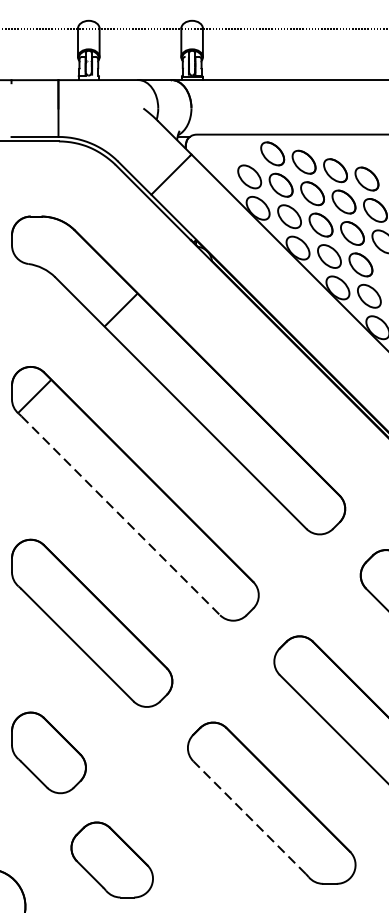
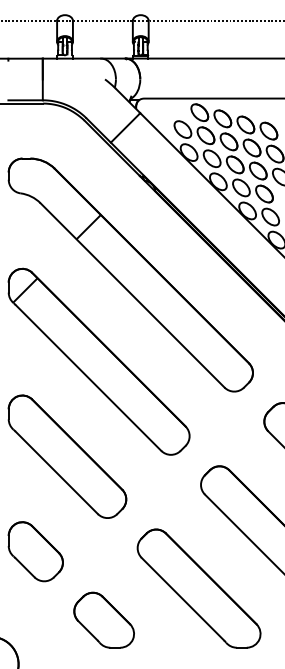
line: (120, 515) -> (88, 377), dashed -> solid
line: (249, 816) -> (182, 598), dashed -> solid
part: (111, 858) -> (103, 619), moved

